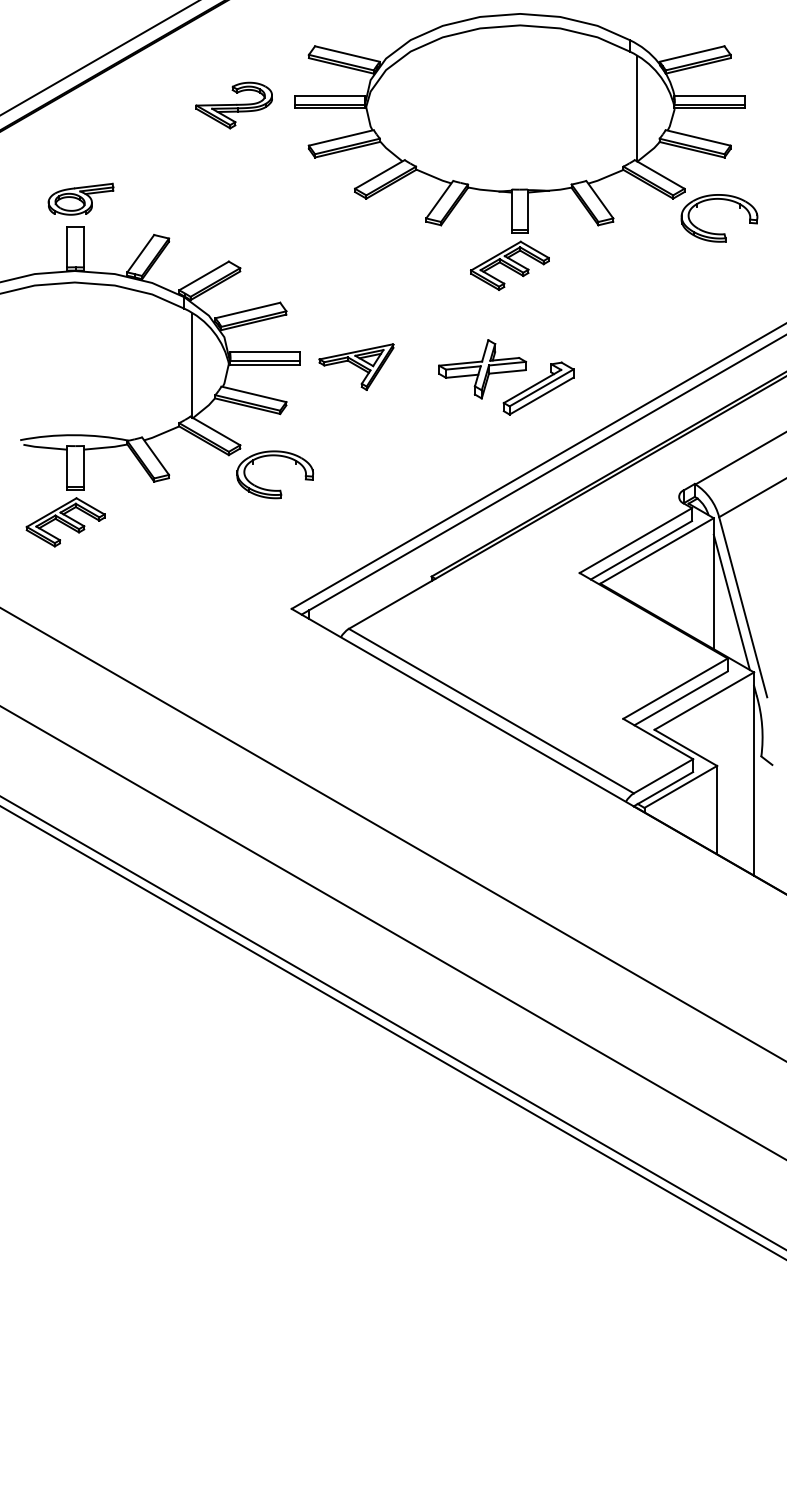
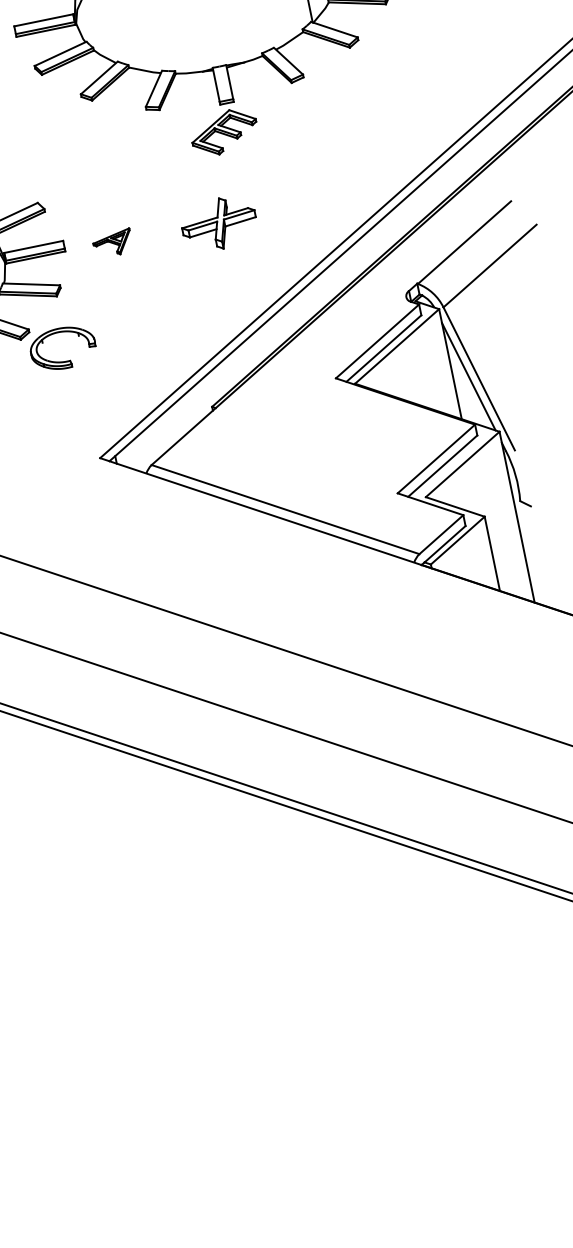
part: (719, 233) -> (394, 68), removed
part: (356, 366) -> (112, 243), size x0.6
part: (538, 388) -> (269, 230), removed

